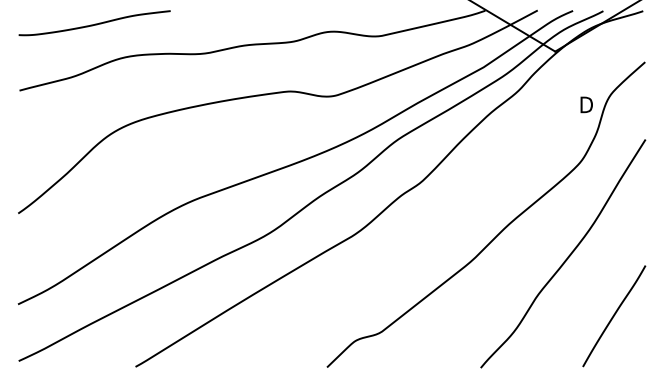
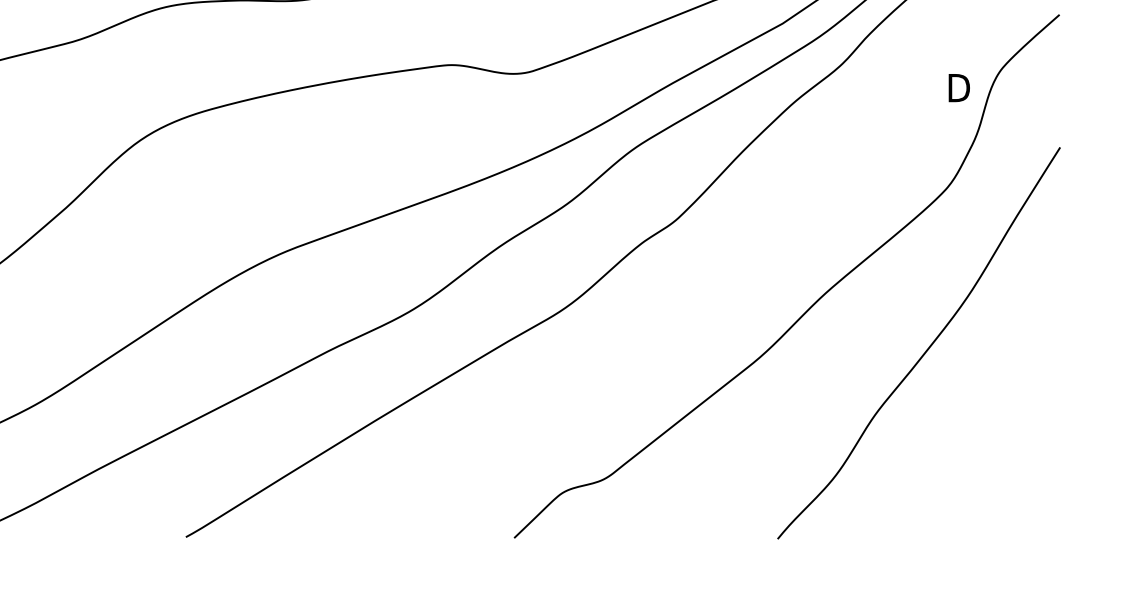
curve: (614, 316) -> (1006, 450), removed

